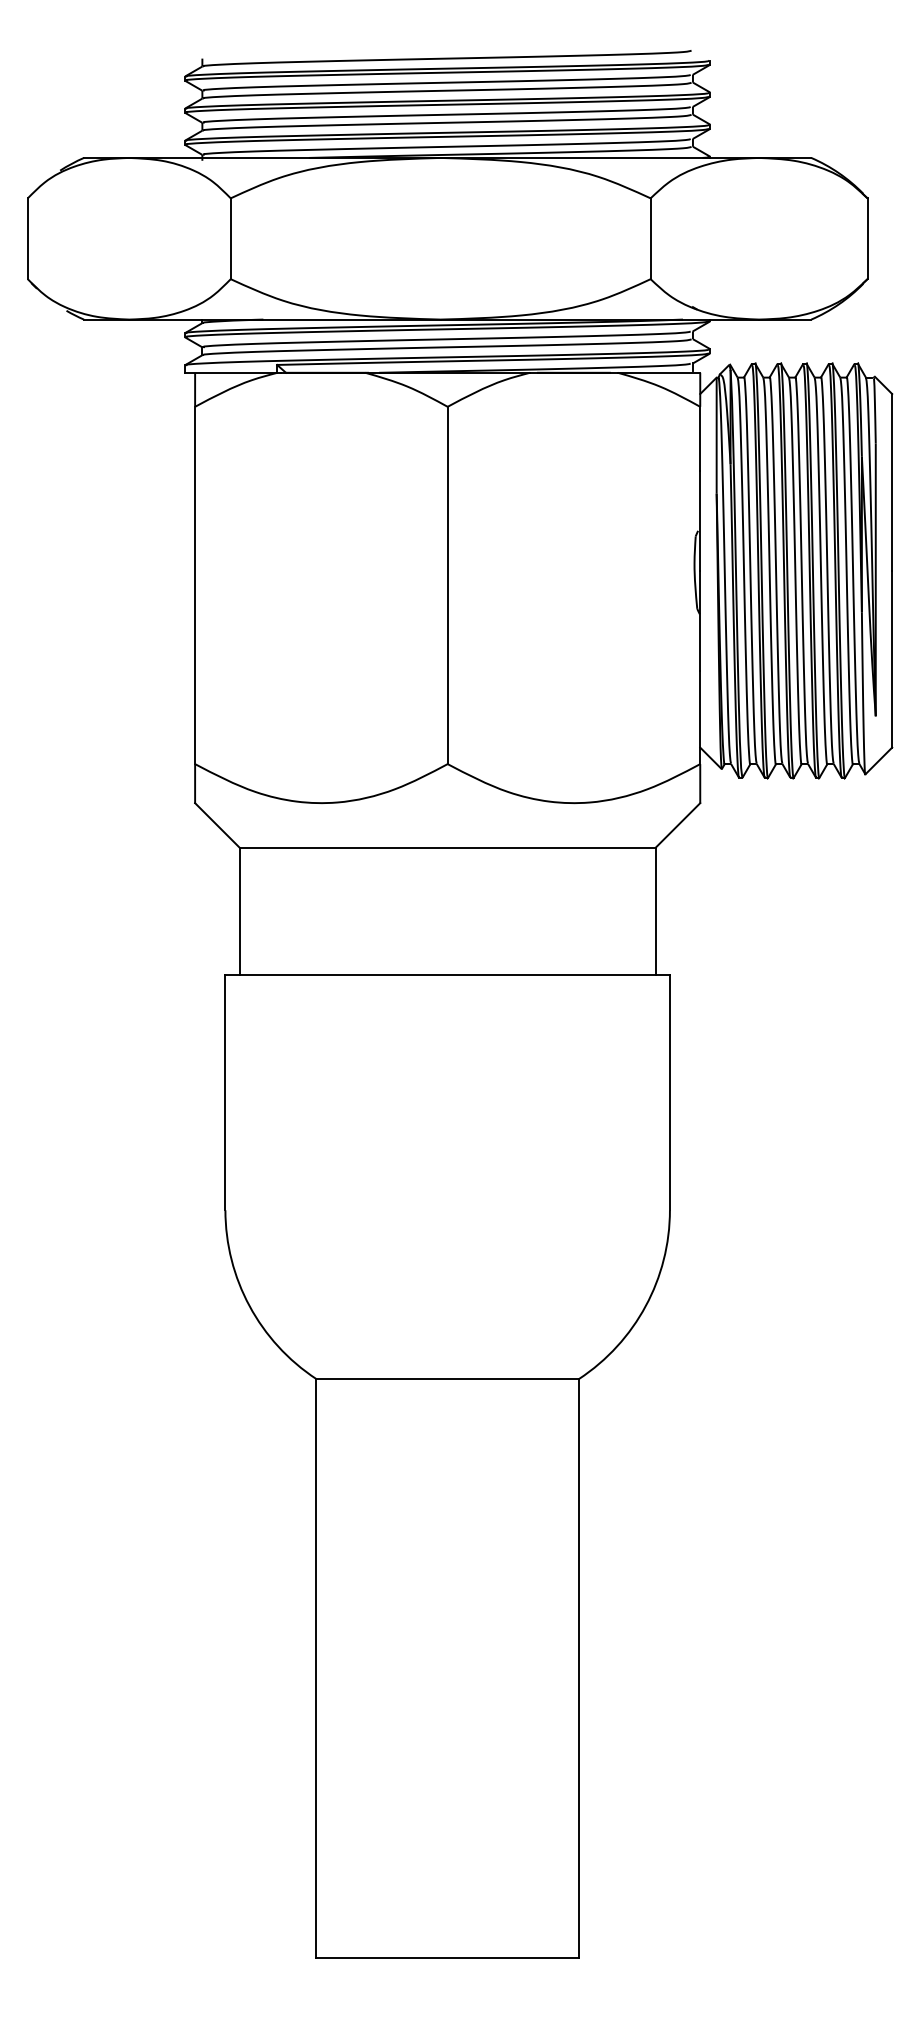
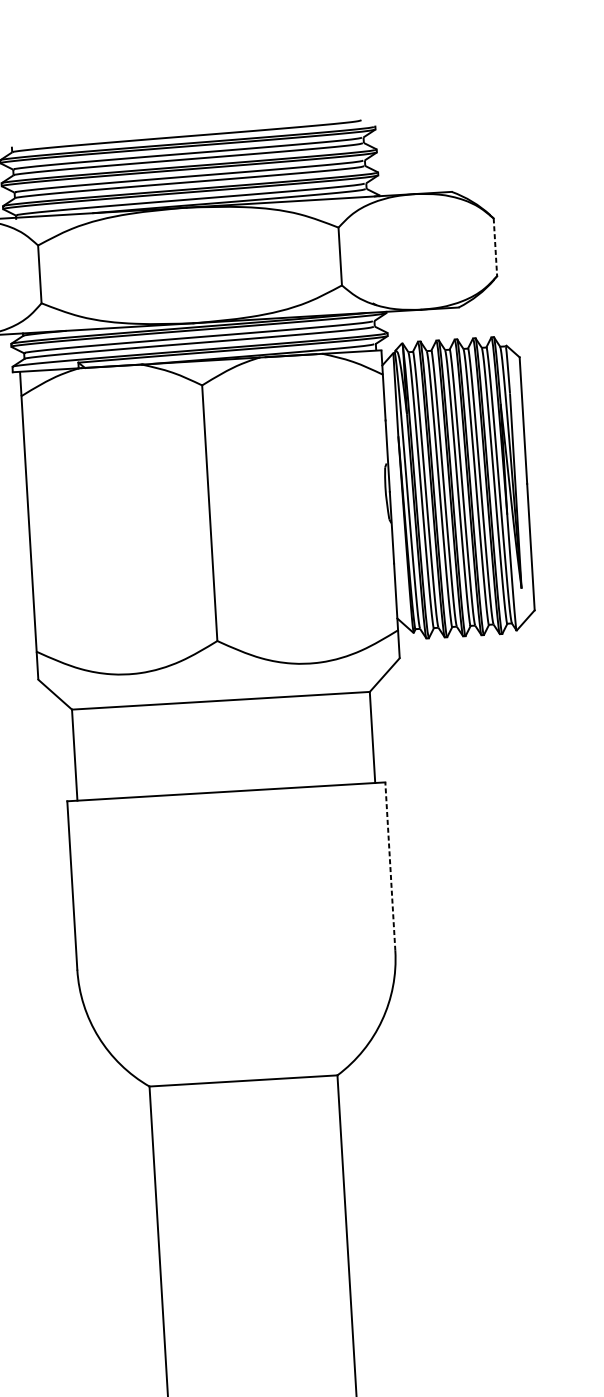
line: (867, 239) -> (495, 247), solid -> dashed
line: (669, 1092) -> (390, 866), solid -> dashed

